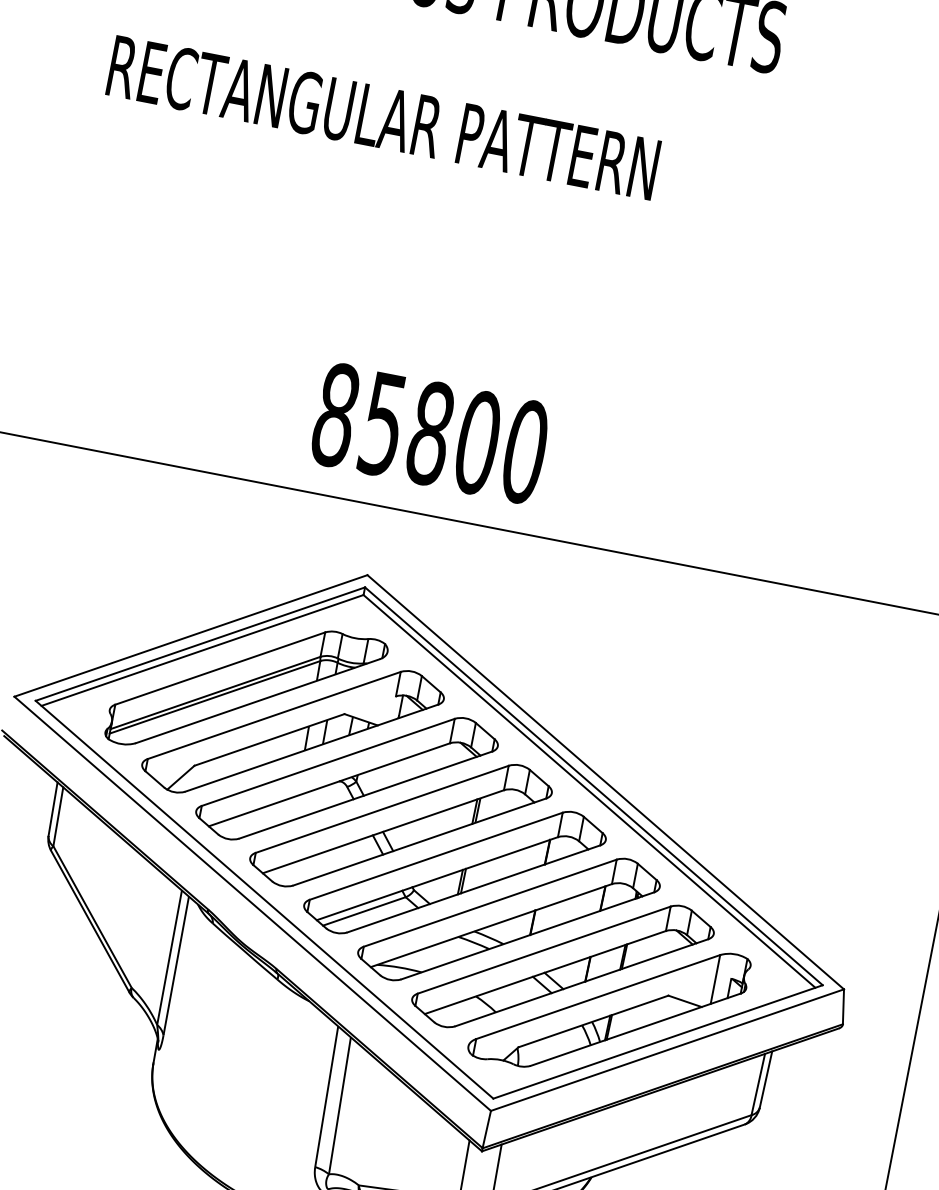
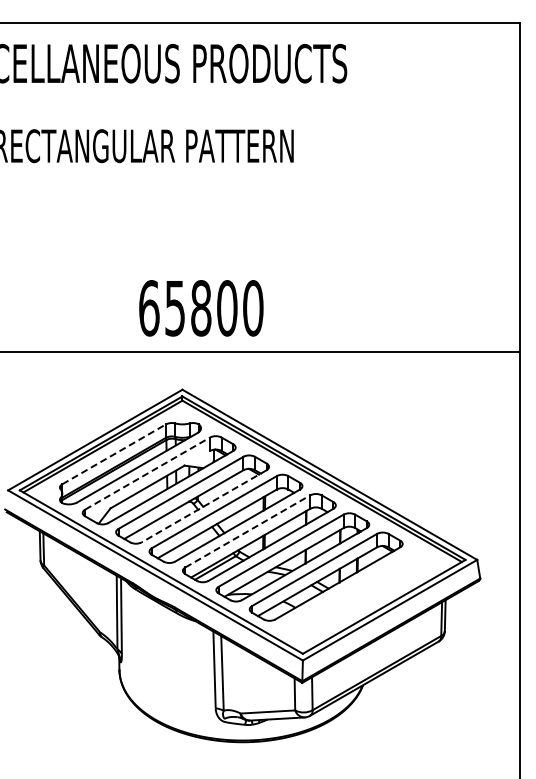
text: (336, 415) -> (149, 308), 85800 -> 65800
line: (220, 669) -> (114, 454), solid -> dashed
line: (275, 715) -> (148, 473), solid -> dashed
line: (364, 795) -> (203, 506), solid -> dashed
line: (437, 856) -> (248, 531), solid -> dashed
part: (608, 1005) -> (354, 592), removed

